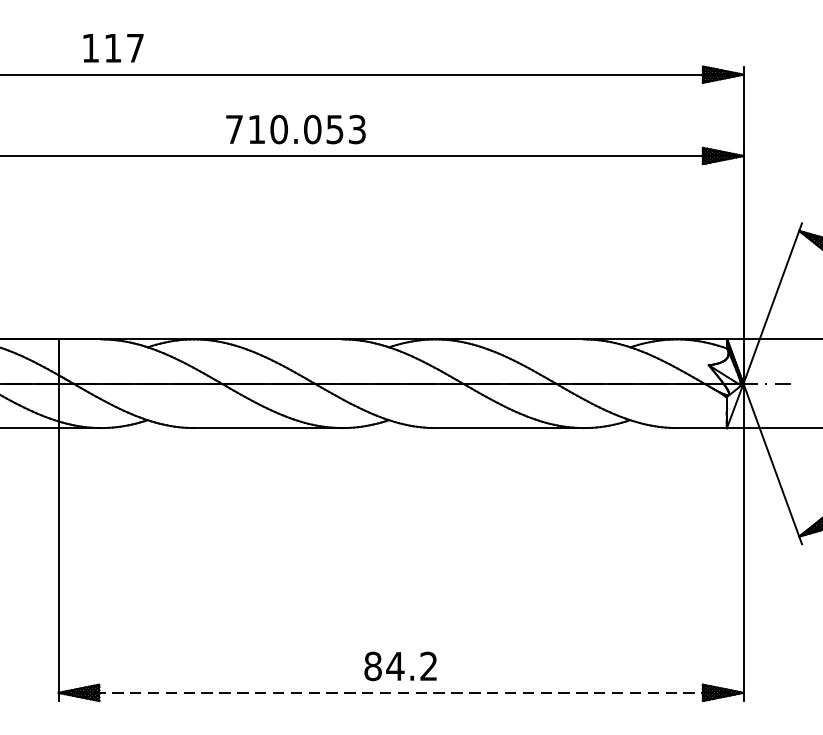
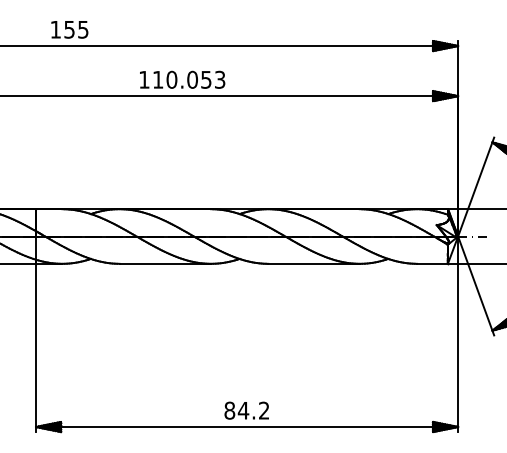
text: (124, 47) -> (76, 29), 117 -> 155
text: (234, 128) -> (144, 79), 710.053 -> 110.053
line: (401, 693) -> (247, 427), dashed -> solid

